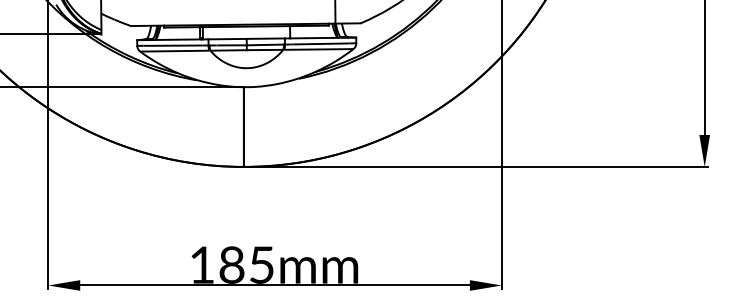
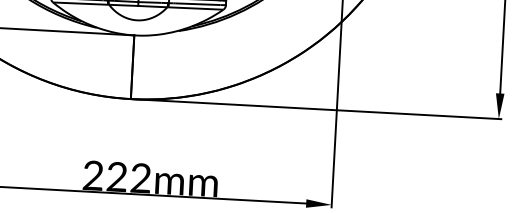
text: (231, 264) -> (116, 176), 185mm -> 222mm

